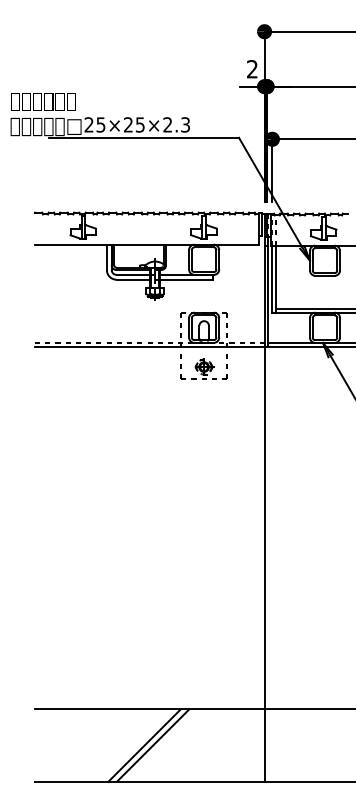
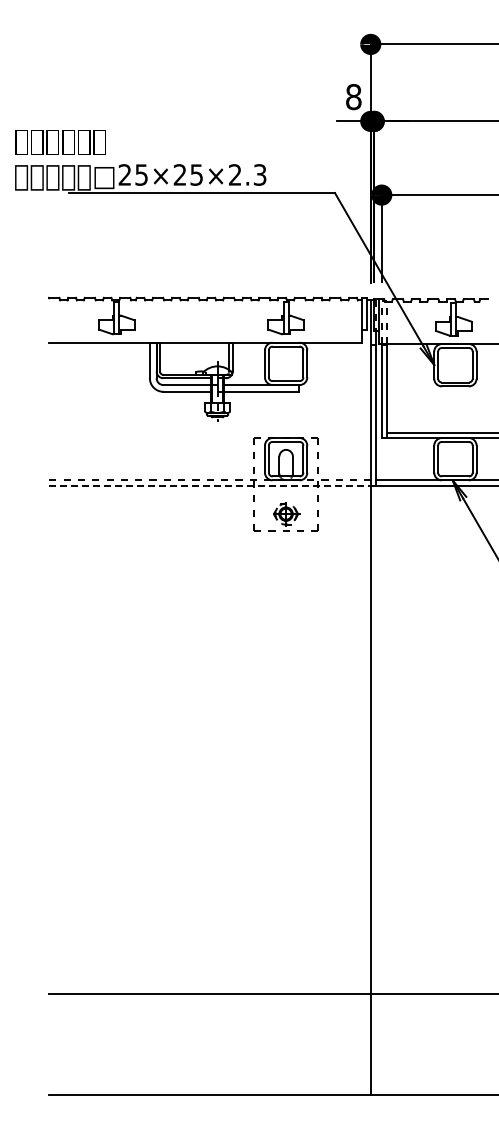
text: (252, 69) -> (353, 97), 2 -> 8
line: (149, 346) -> (209, 485), solid -> dashed
line: (144, 745) -> (202, 1044), removed
line: (153, 745) -> (214, 1044), removed

